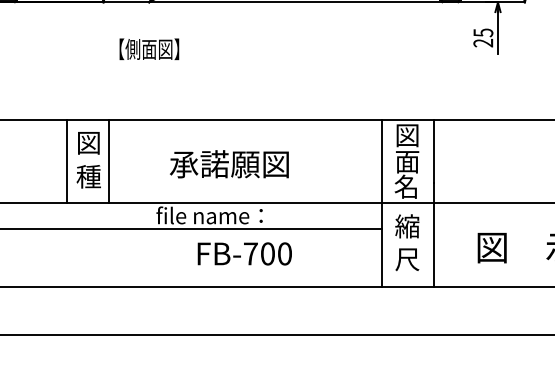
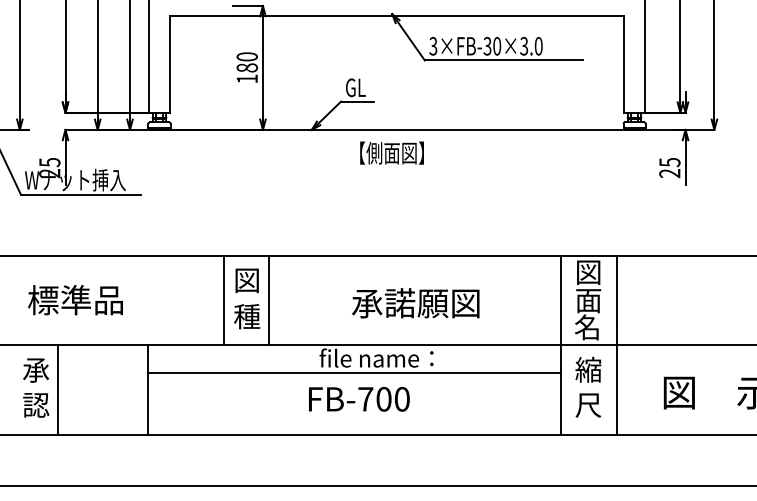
text: (148, 48) -> (391, 152), moved
text: (229, 164) -> (415, 303), moved
text: (244, 254) -> (359, 399), moved

